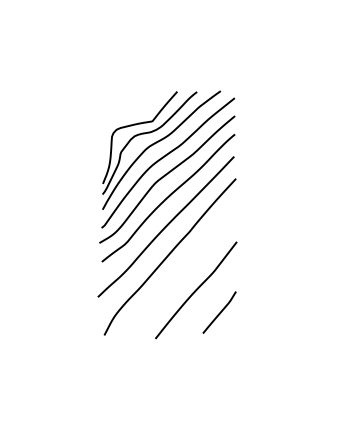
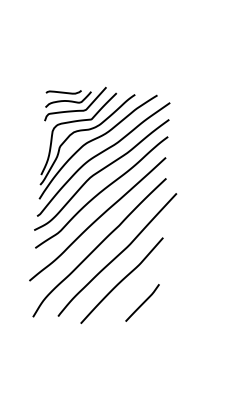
part: (134, 105) -> (75, 103), added
curve: (189, 263) -> (117, 255), added

